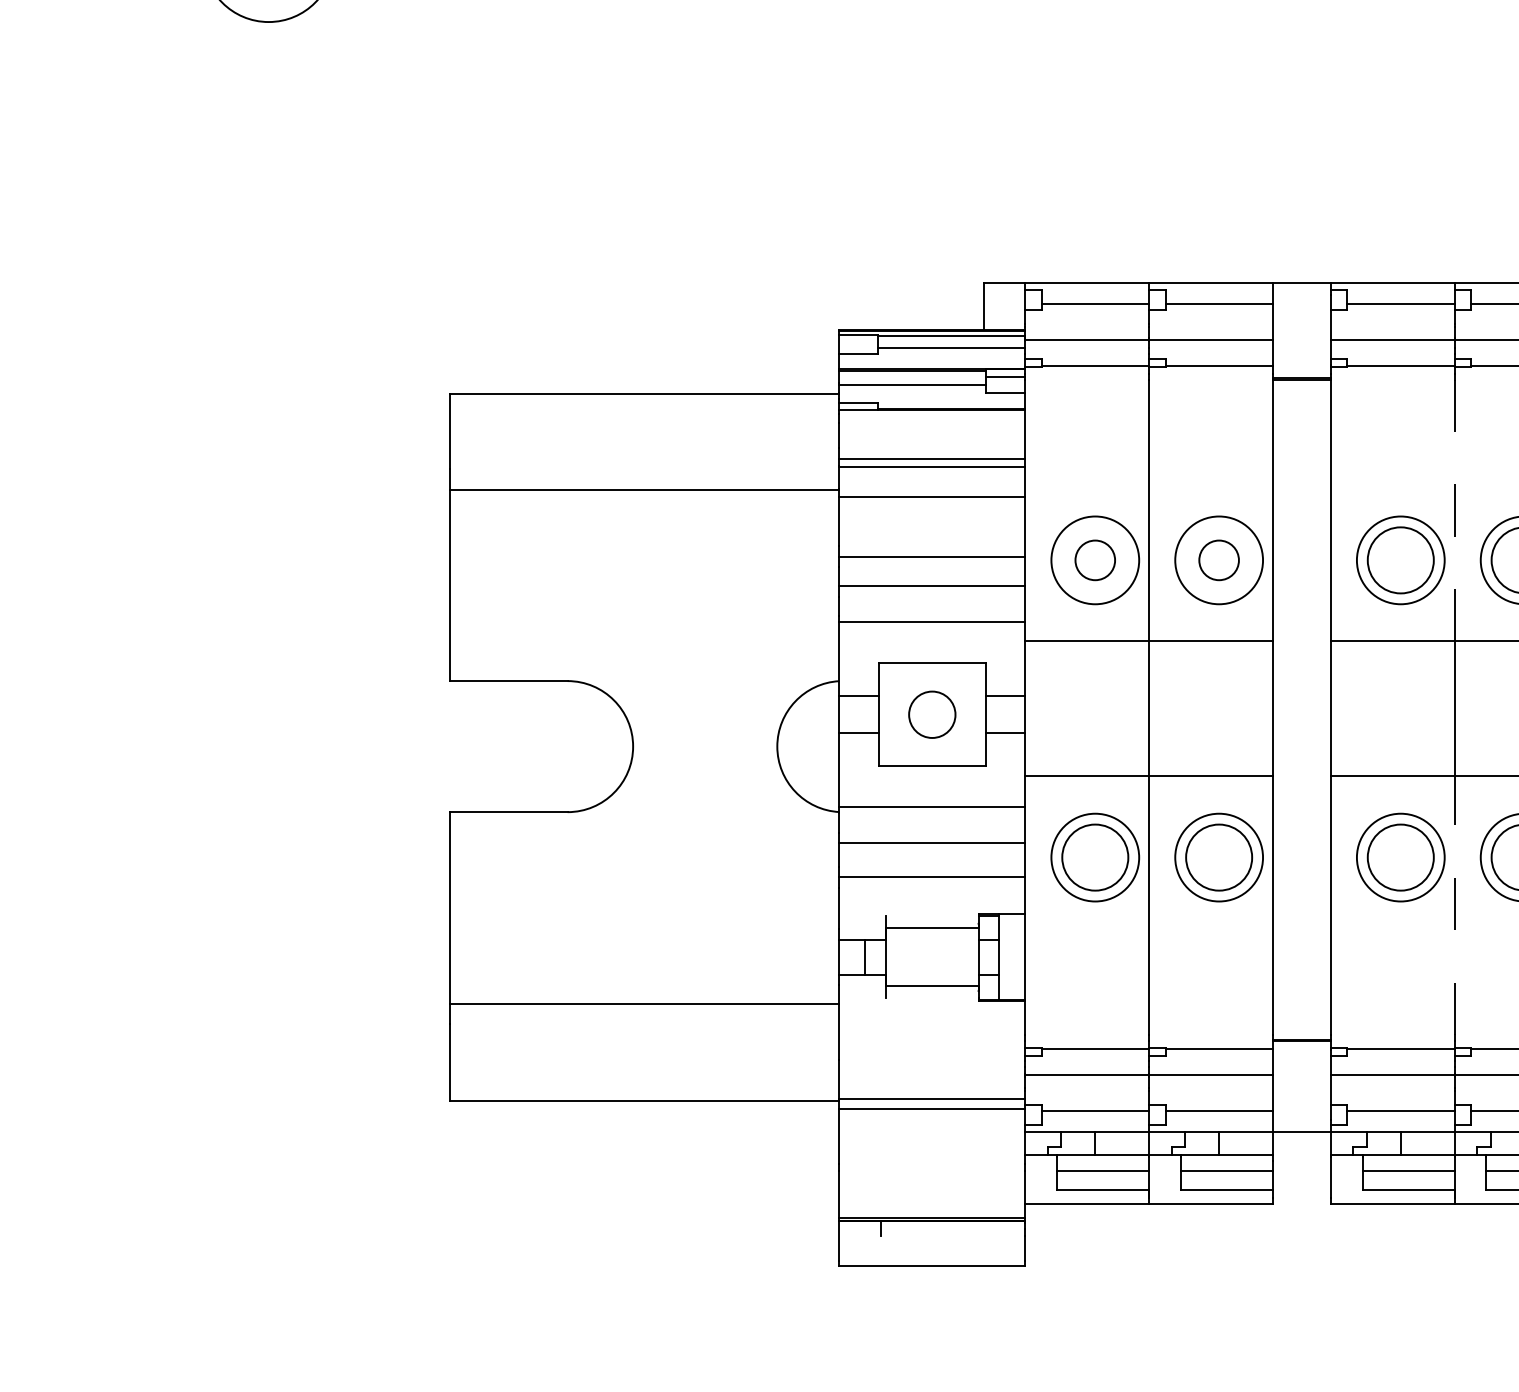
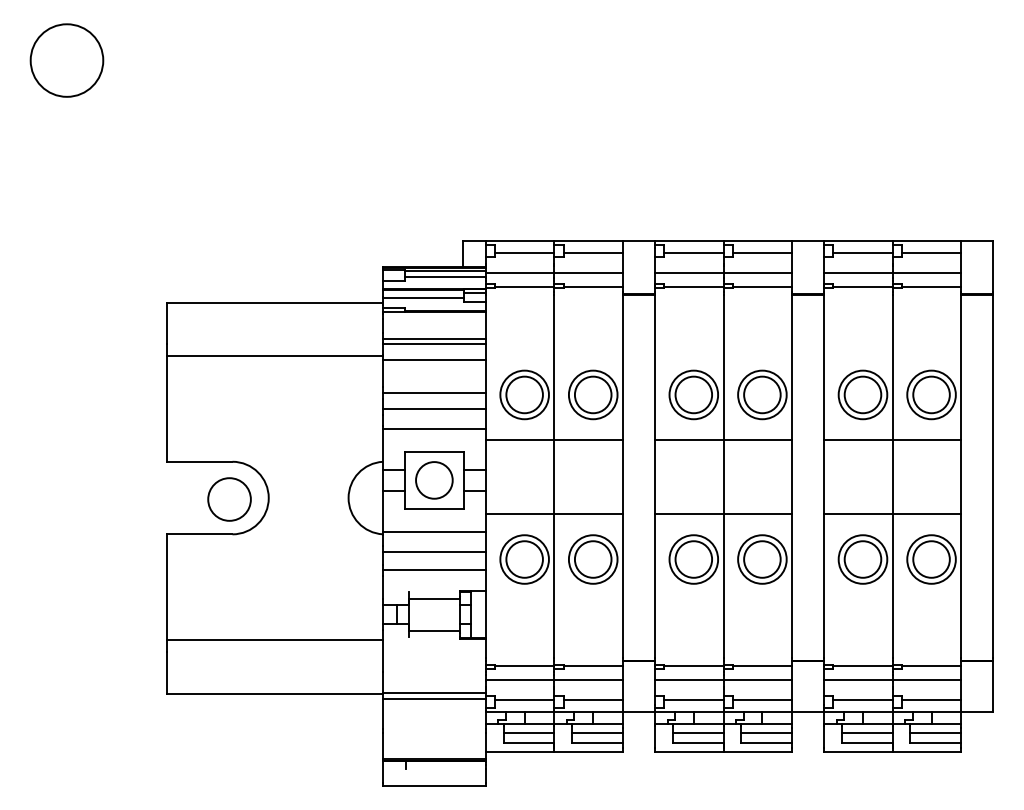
line: (1454, 509) -> (723, 366), dashed -> solid
circle: (1095, 559) -> (524, 394), size x1.67
circle: (1217, 559) -> (592, 394), size x1.67
circle: (932, 714) -> (434, 480), size x1.43
circle: (562, 749) -> (229, 499), added
line: (1454, 904) -> (723, 585), dashed -> solid

